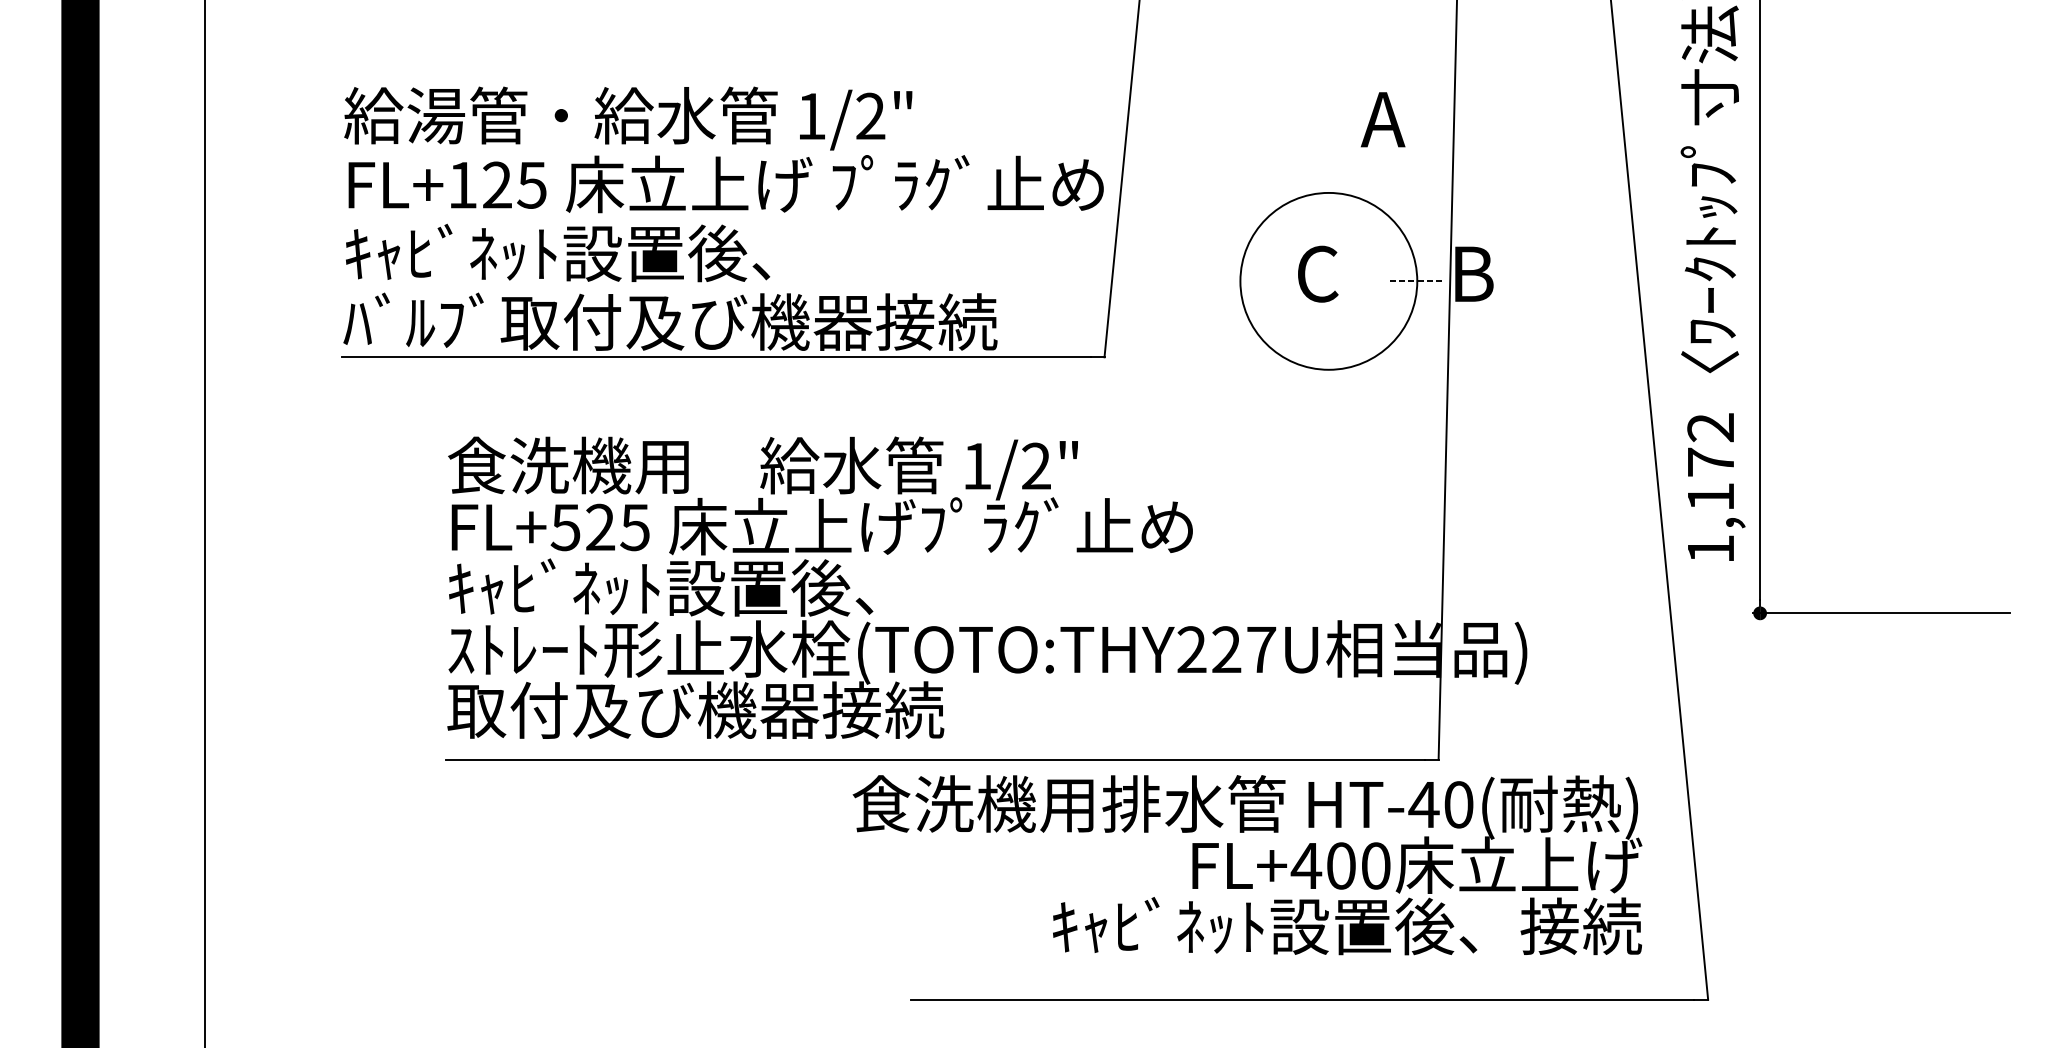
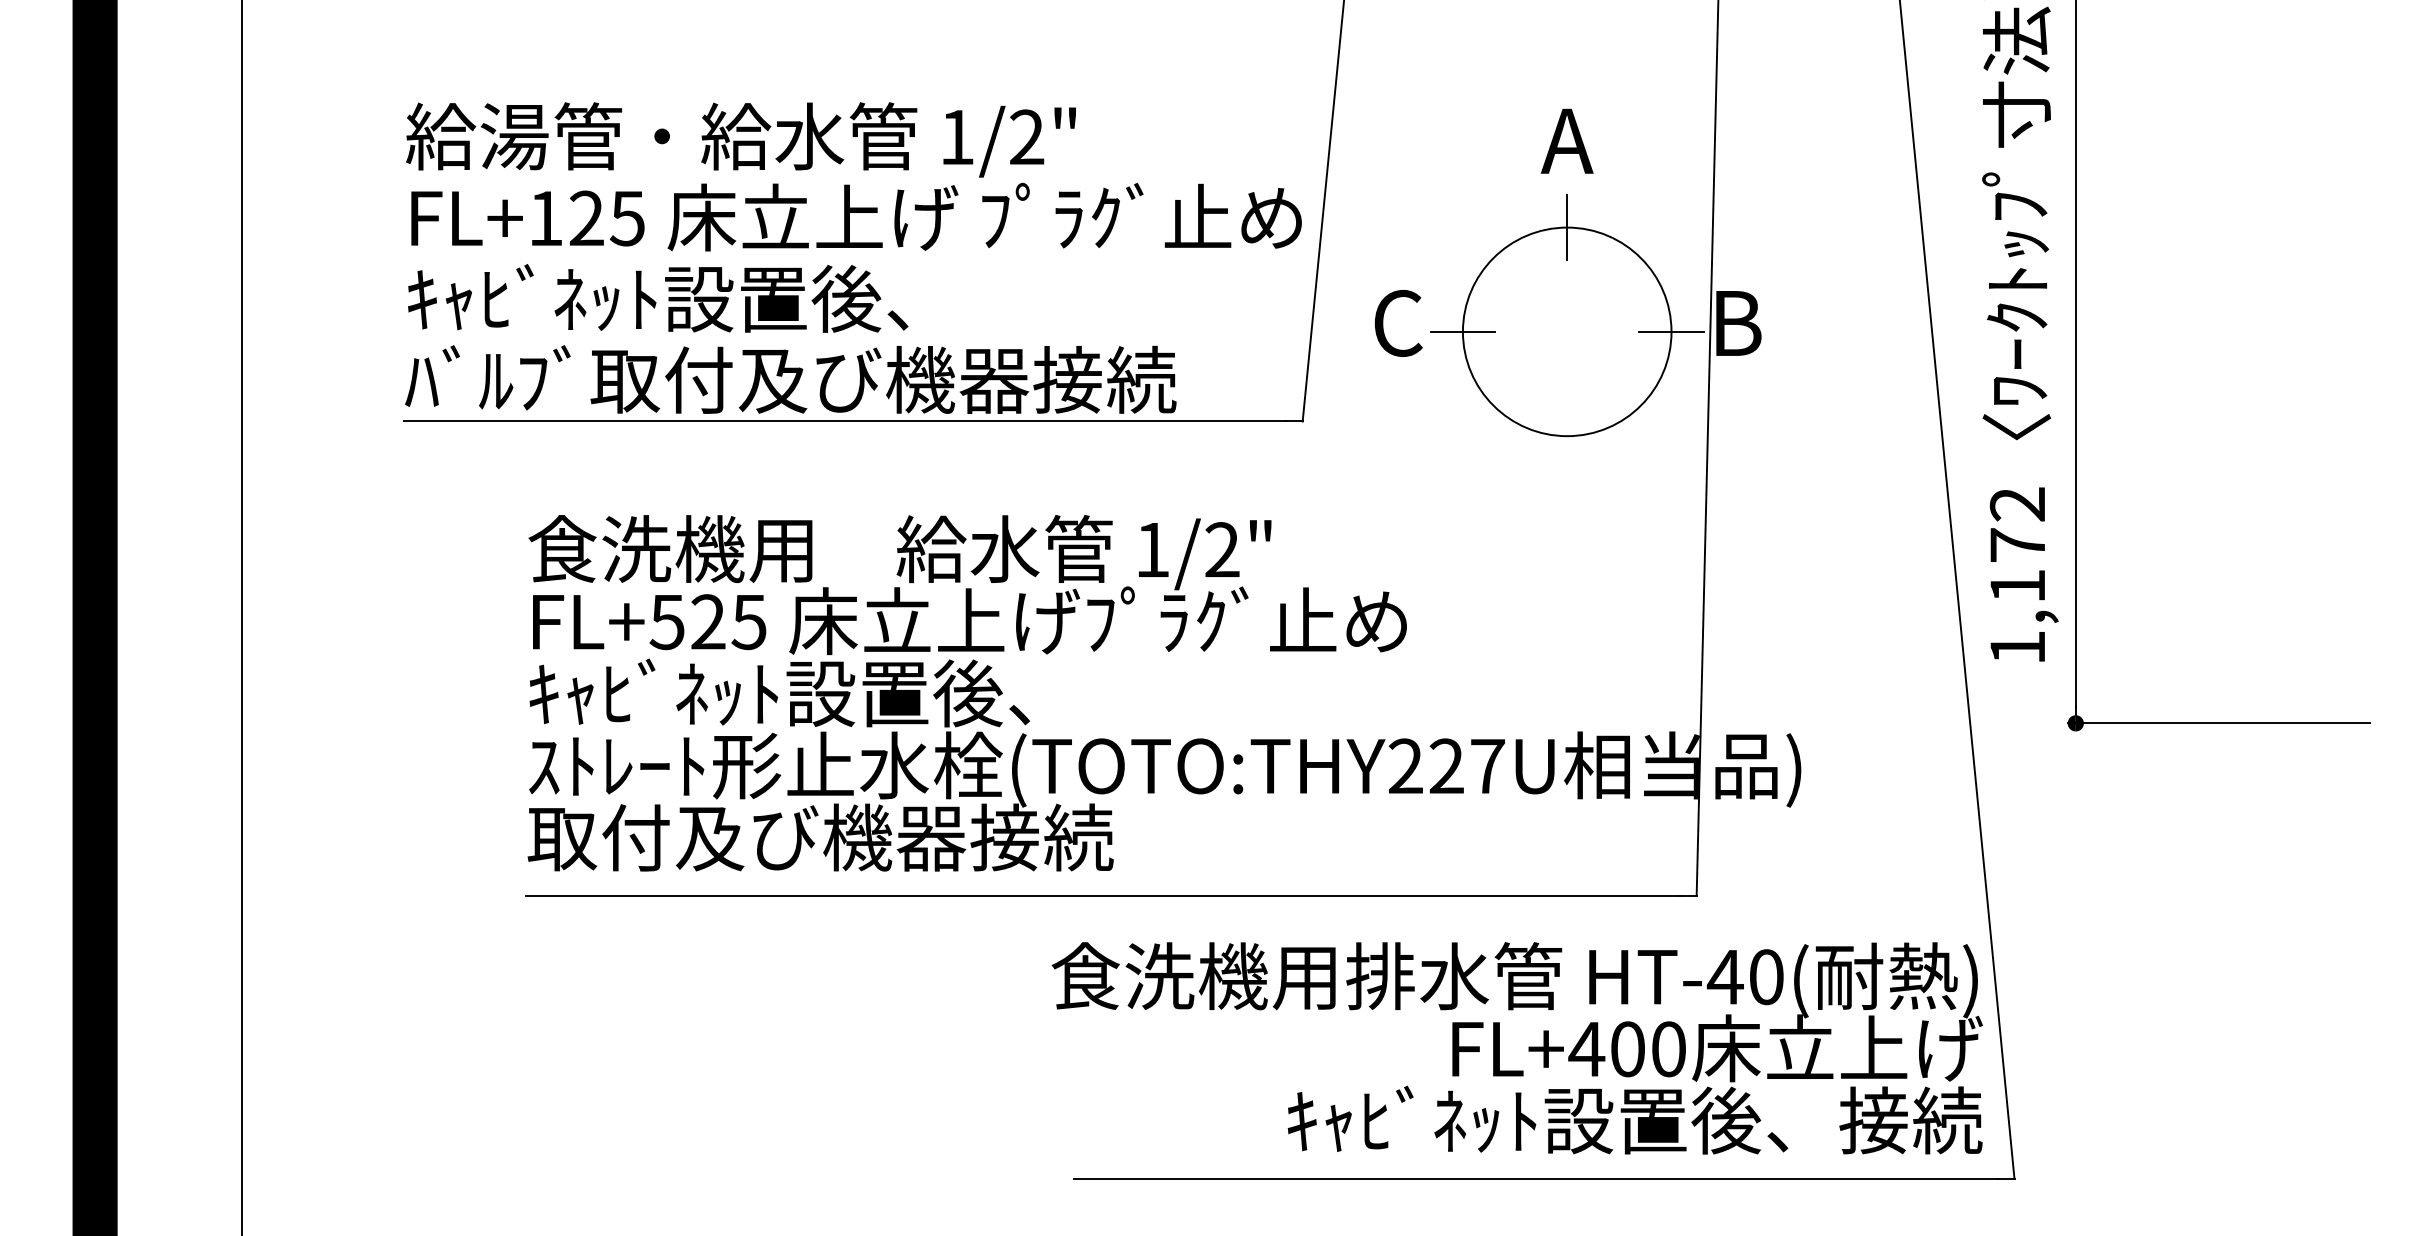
text: (1382, 119) -> (1566, 140), moved
line: (1329, 192) -> (1567, 227), added
text: (1318, 273) -> (1398, 322), moved
line: (1240, 281) -> (1462, 331), added
line: (1418, 281) -> (1672, 331), dashed -> solid
text: (1246, 865) -> (1516, 1048), moved

